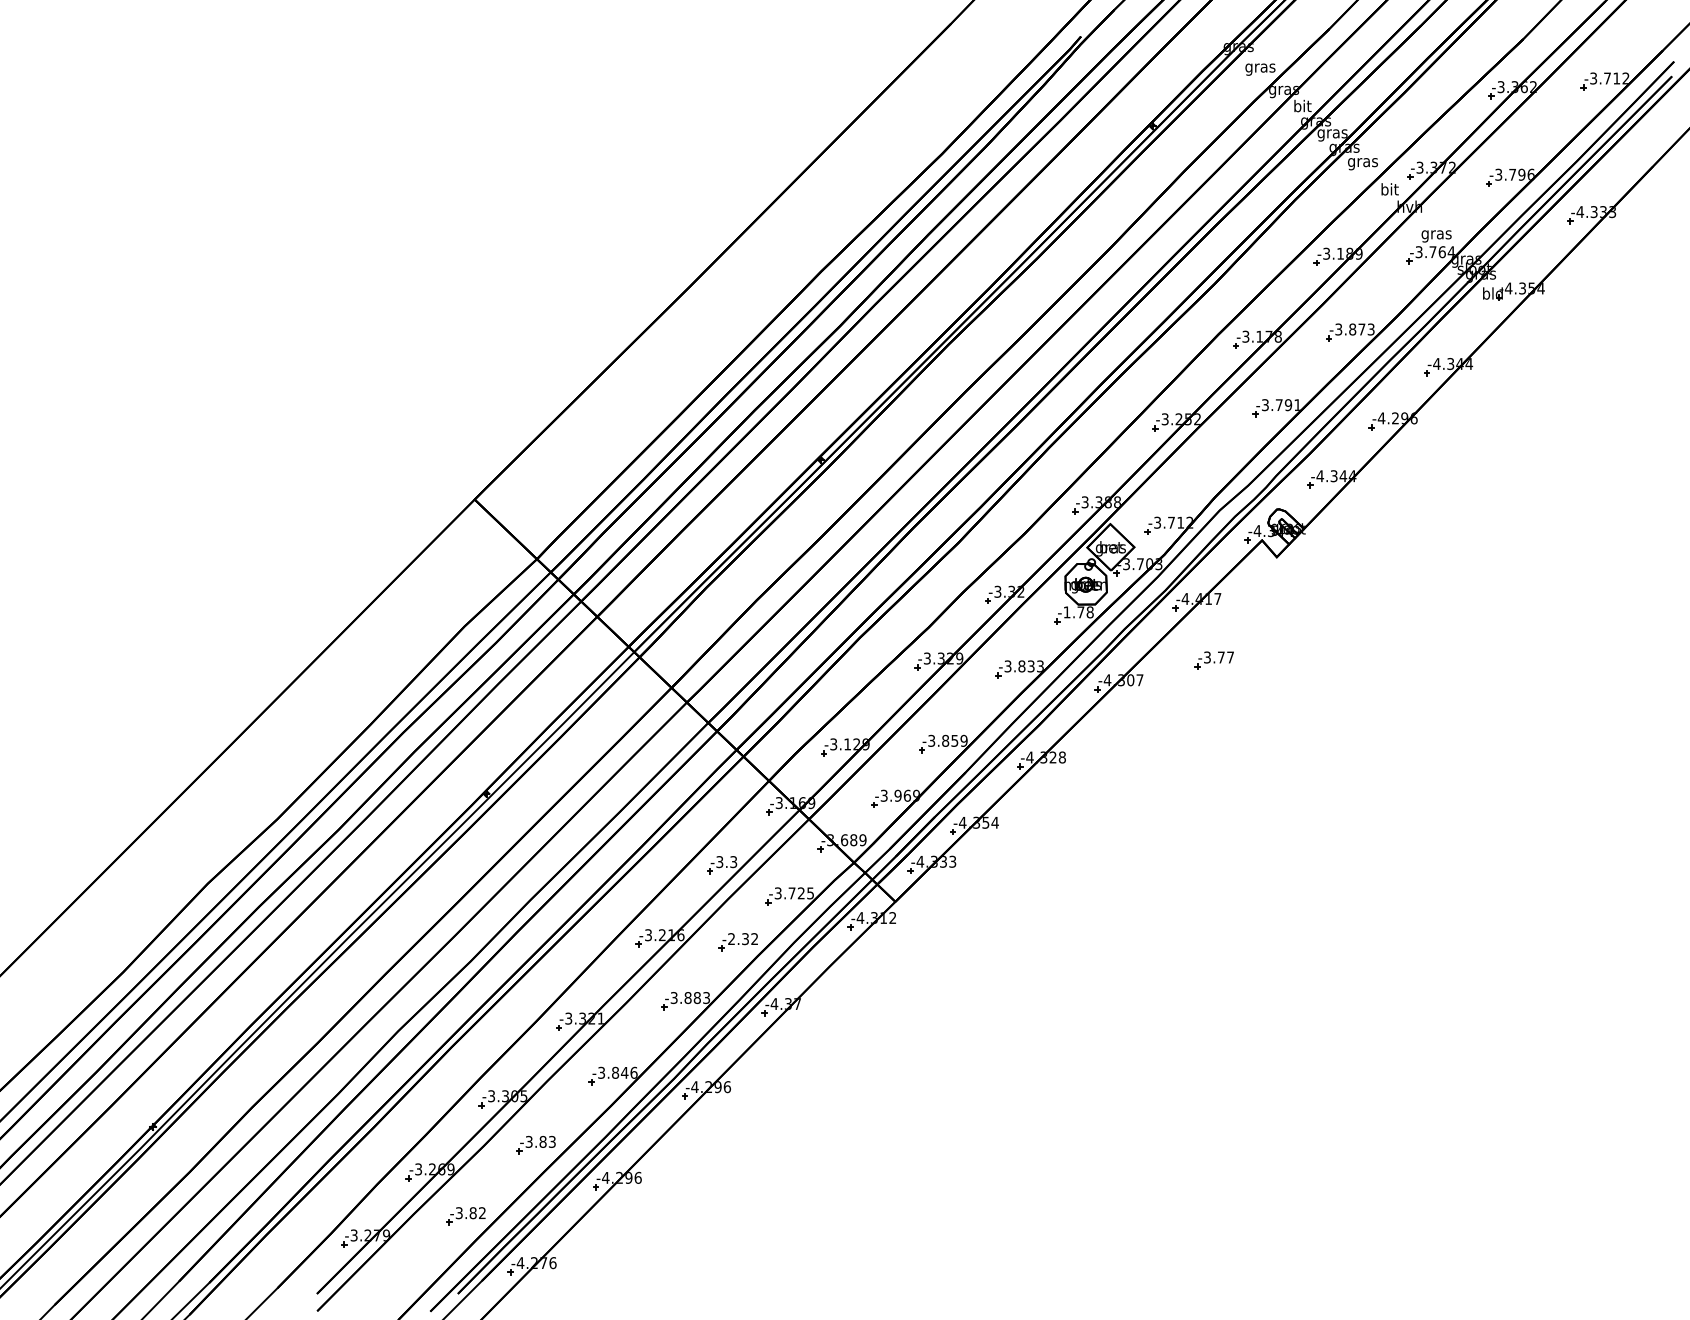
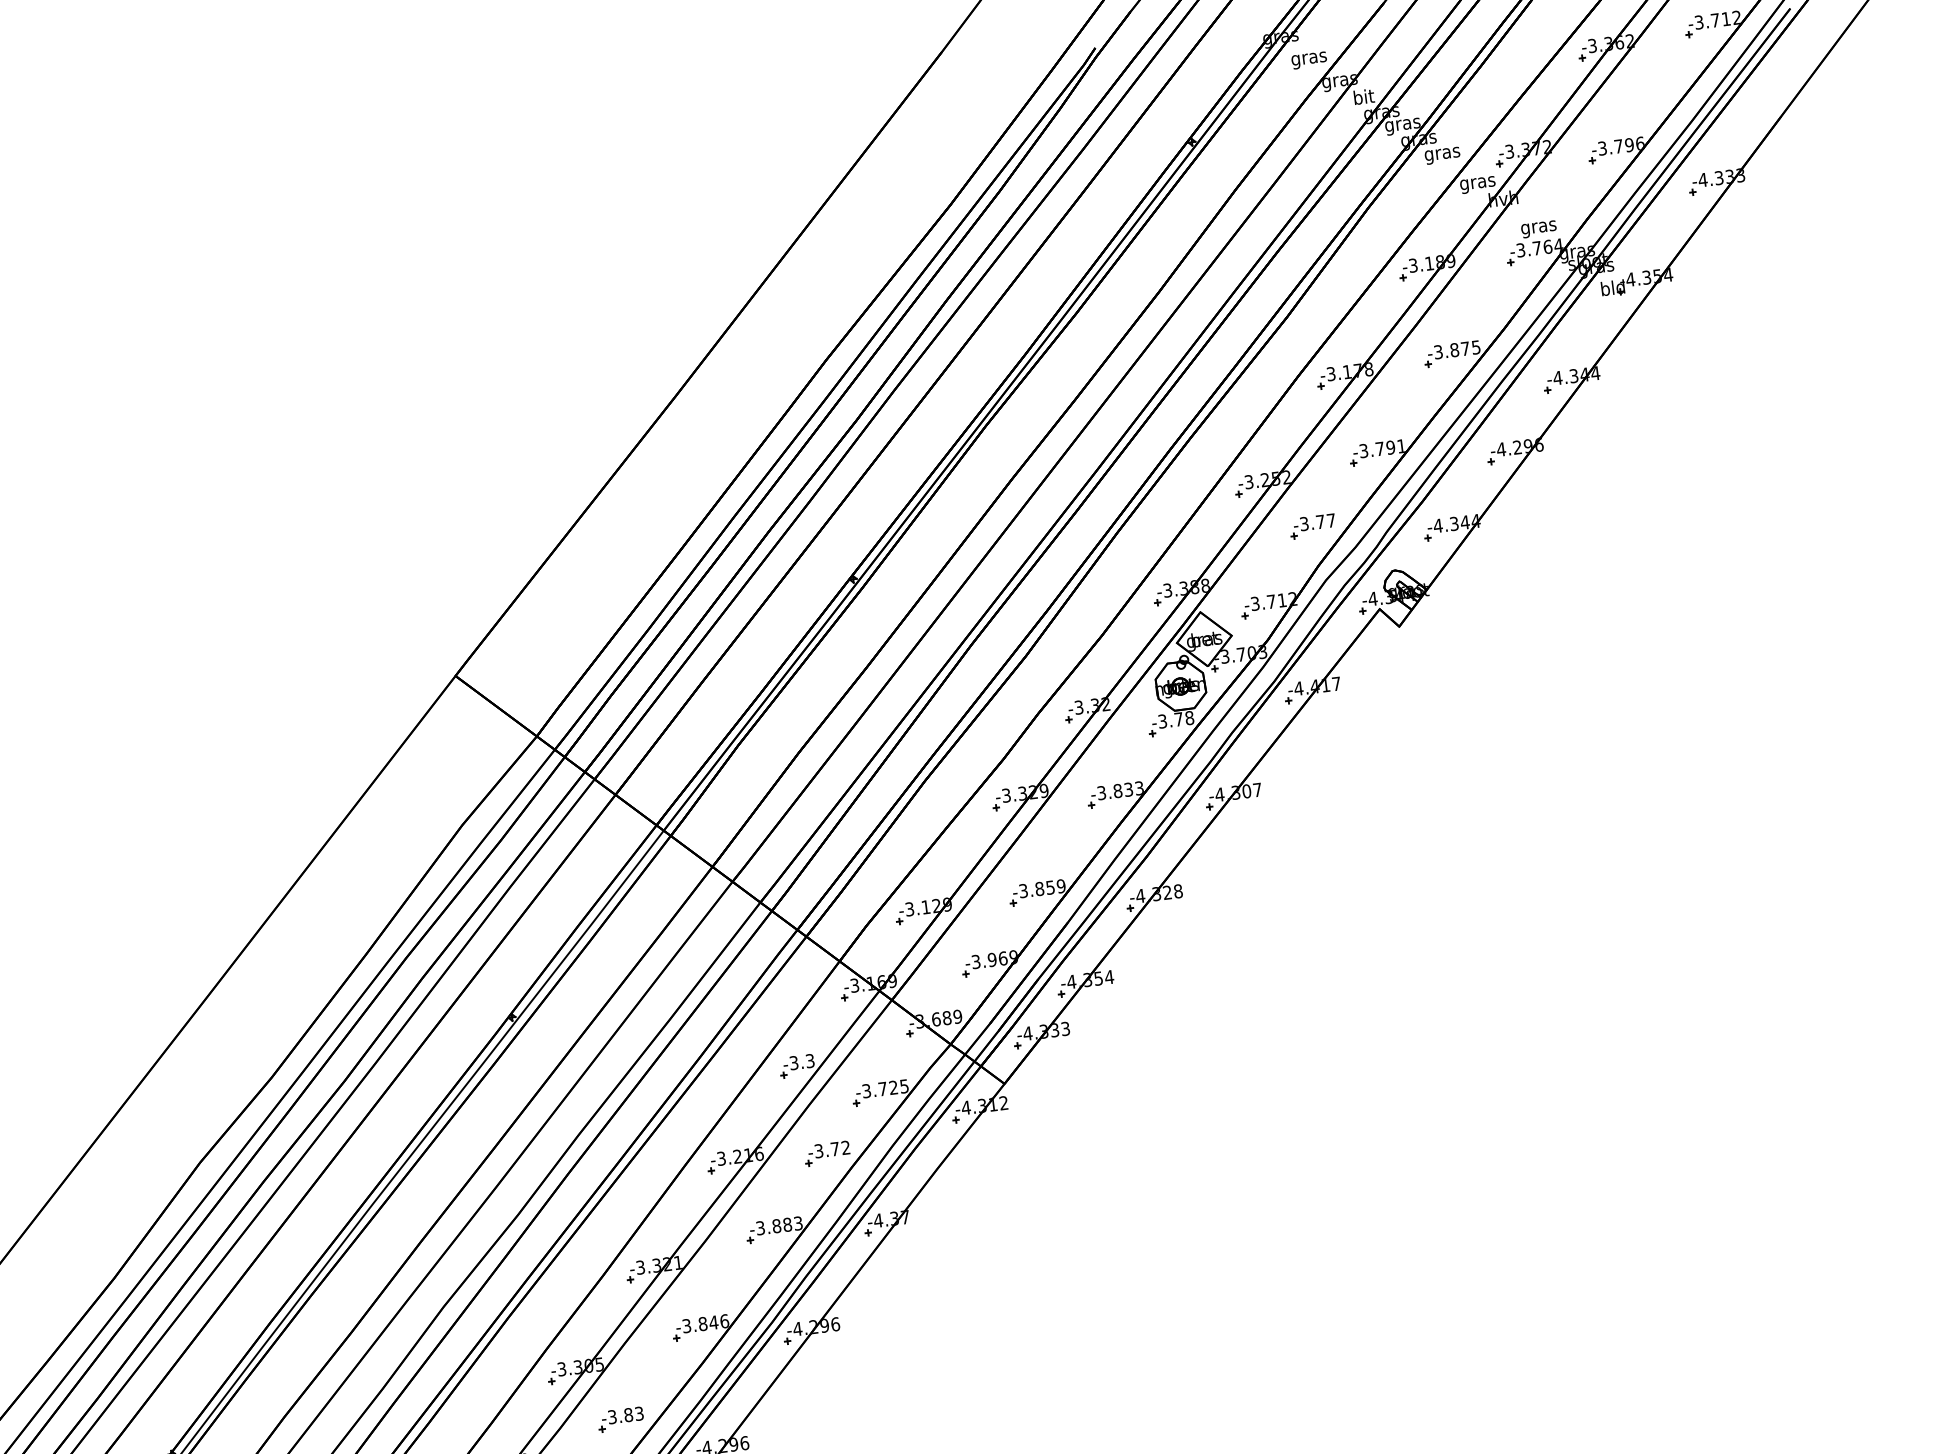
text: (1389, 190) -> (1477, 182), bit -> gras
text: (1371, 328) -> (1476, 346), -3.873 -> -3.875
text: (1066, 612) -> (1162, 721), -1.78 -> -3.78
part: (1213, 660) -> (1311, 526), moved
text: (738, 939) -> (827, 1150), -2.32 -> -3.72

